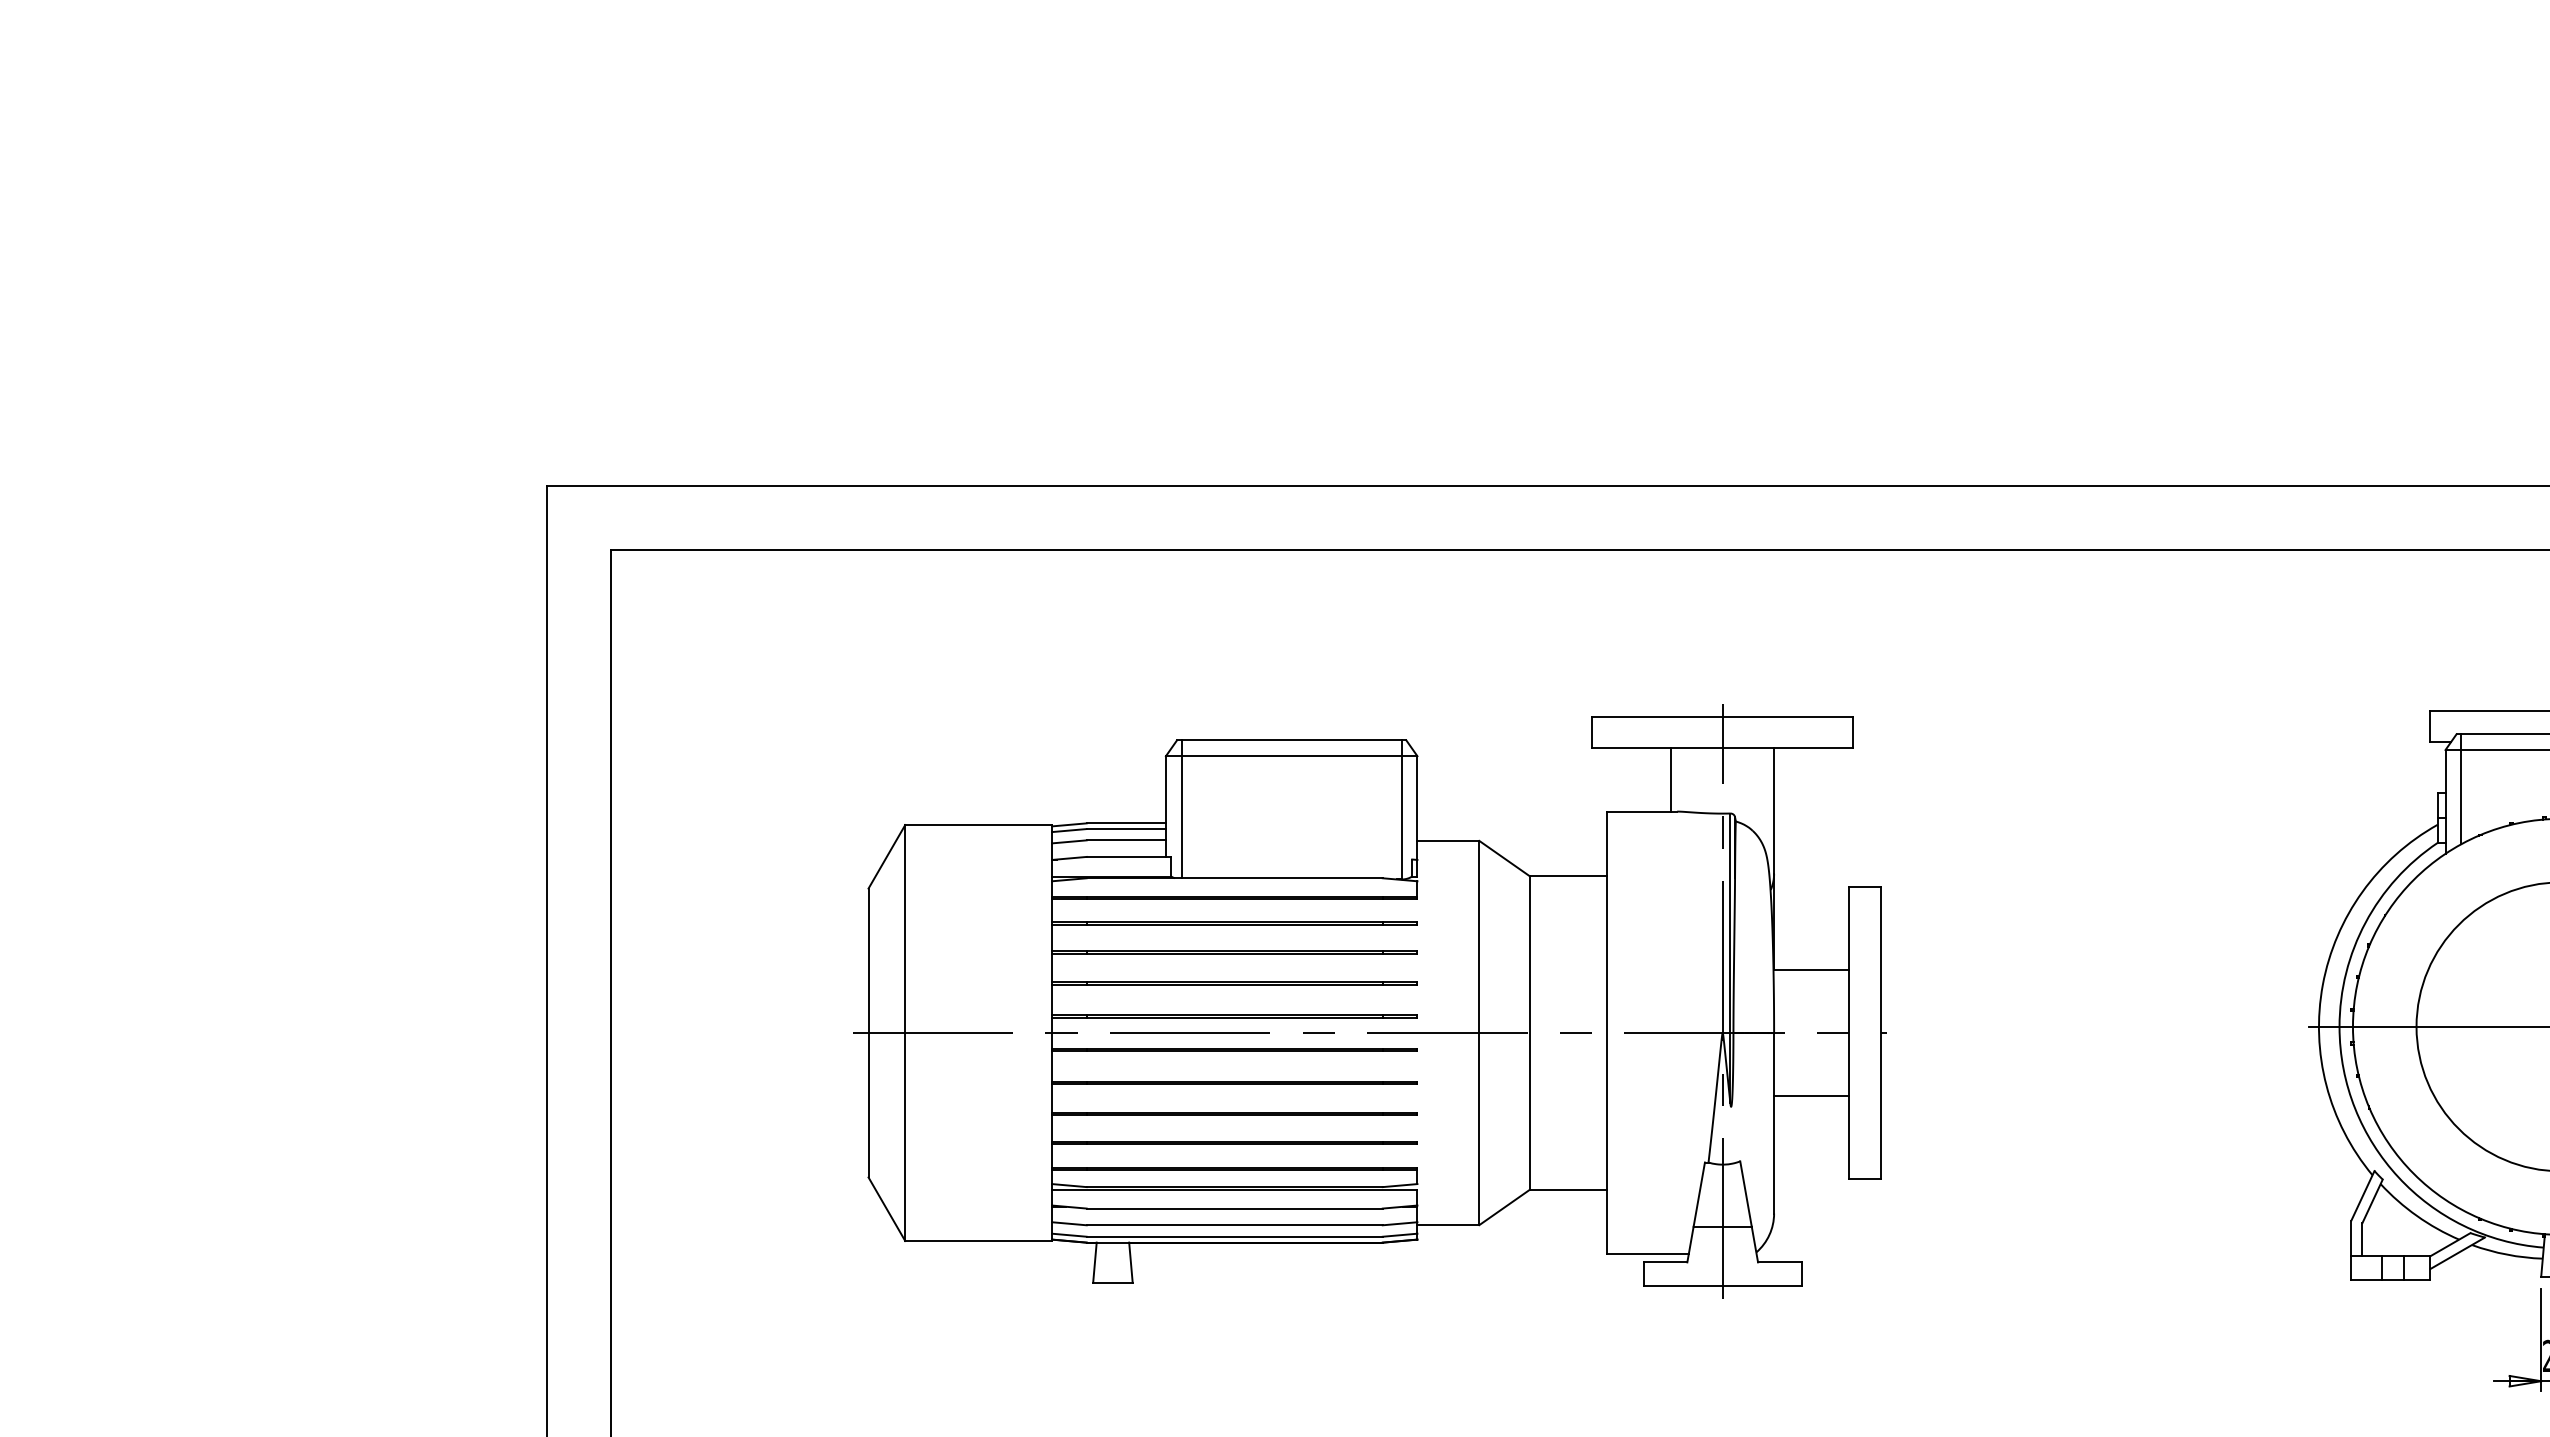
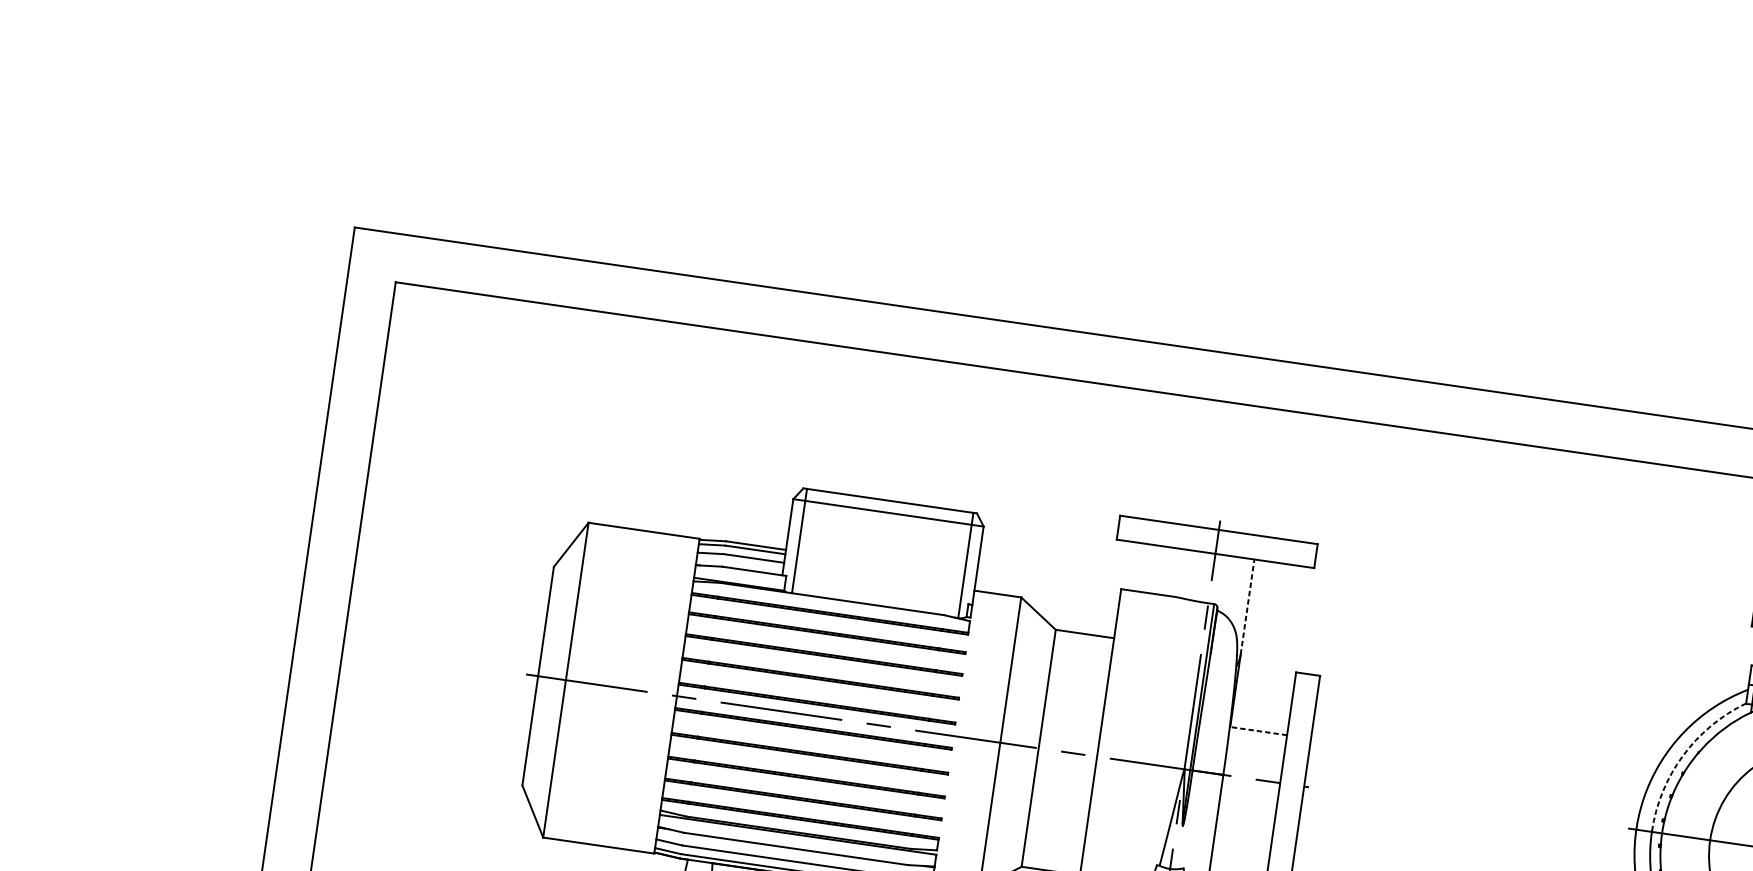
line: (1671, 779) -> (1173, 571), removed
line: (1774, 811) -> (1247, 607), solid -> dashed
arc: (2365, 922) -> (1682, 755), solid -> dashed
line: (1811, 969) -> (1258, 730), solid -> dashed
line: (1811, 1096) -> (1244, 827), removed

